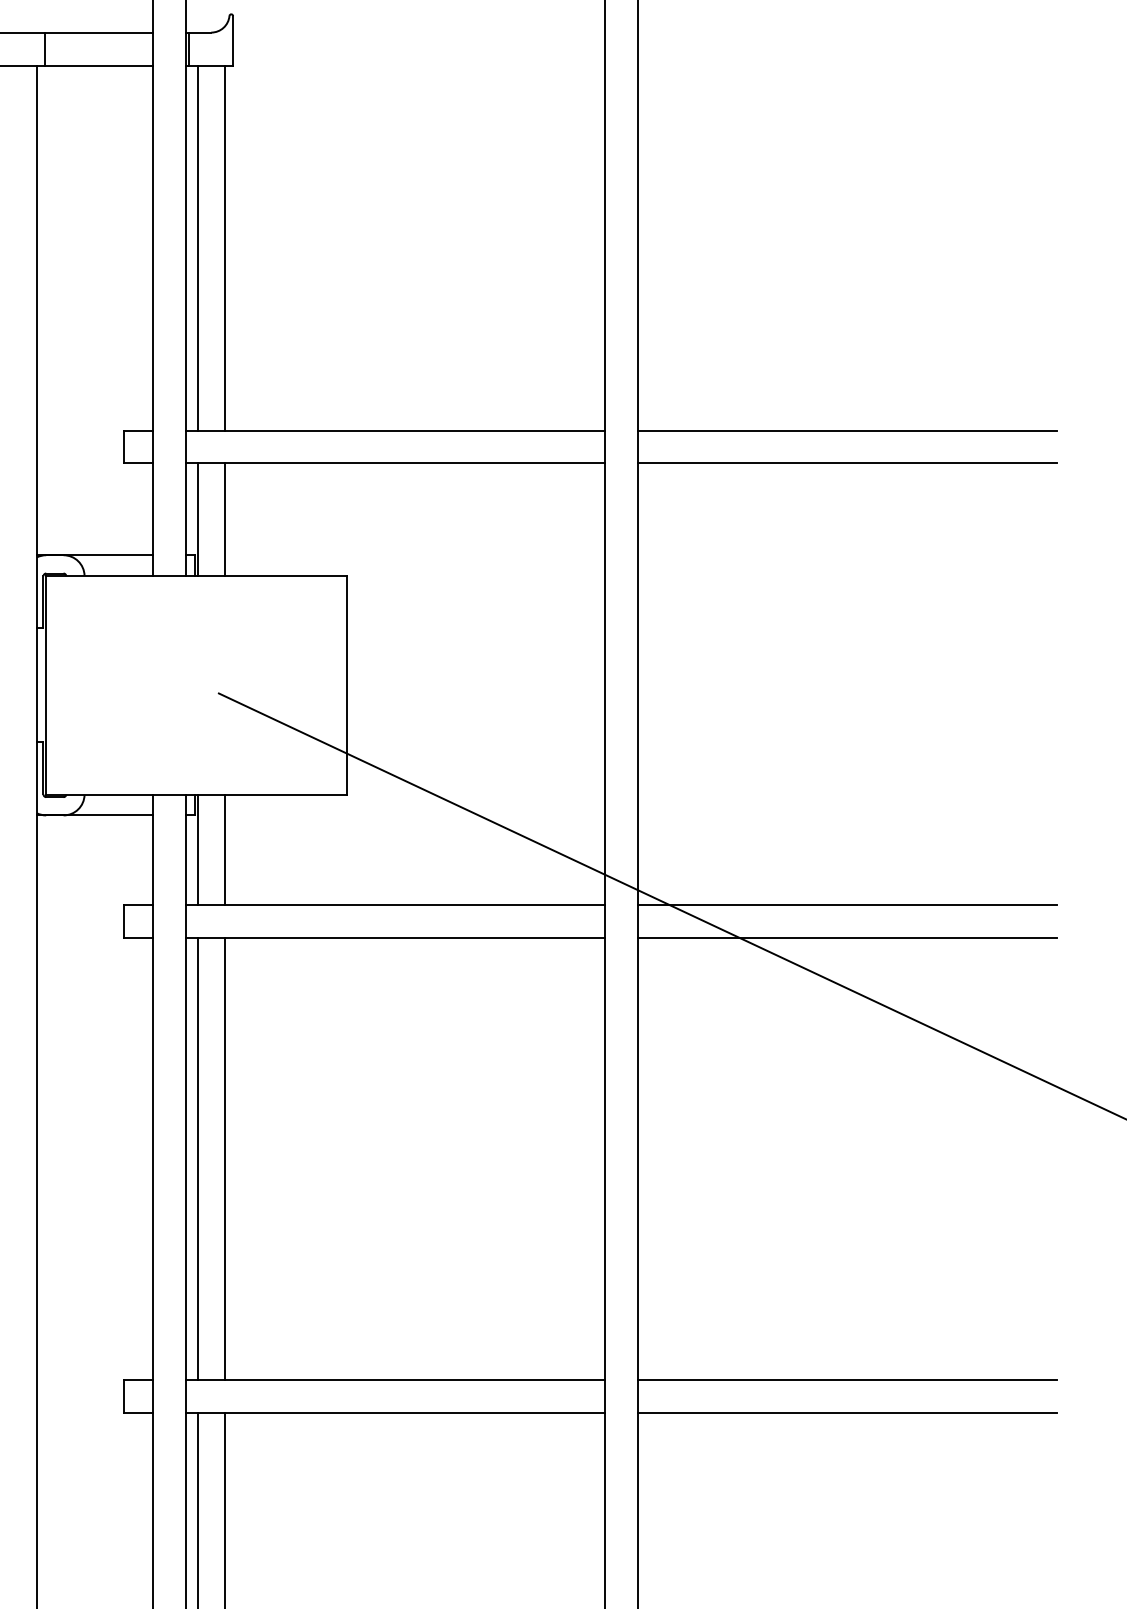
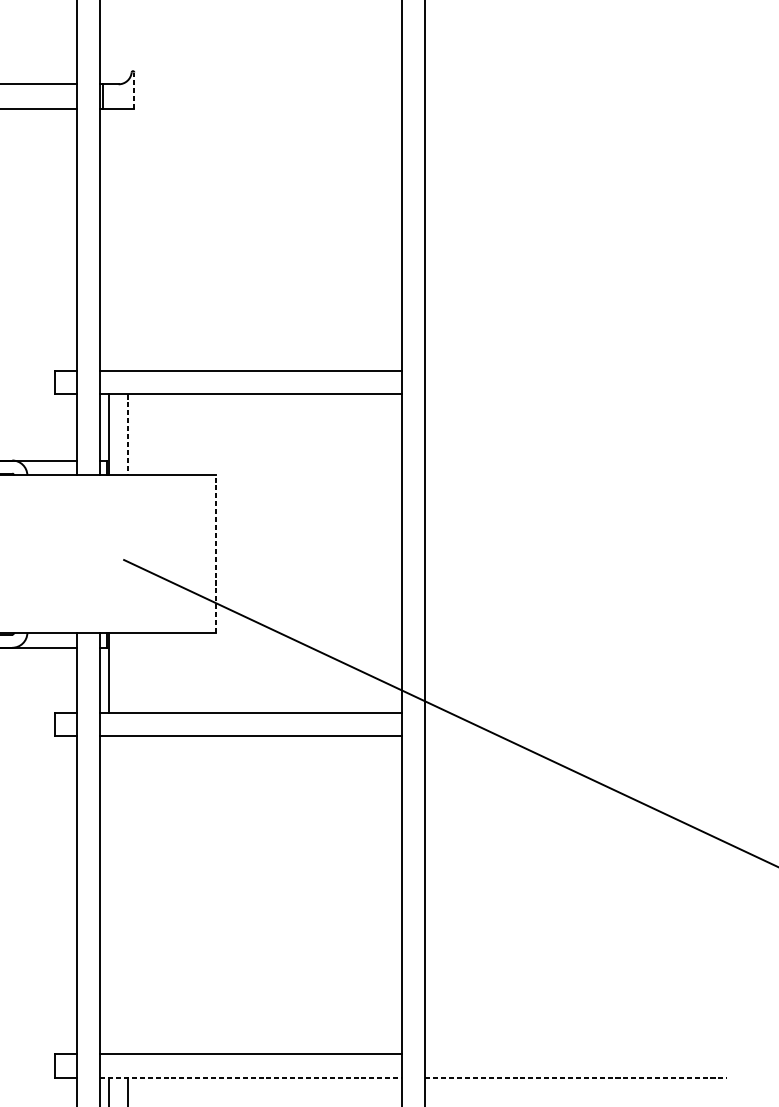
line: (233, 40) -> (134, 90), solid -> dashed
line: (197, 248) -> (108, 239), removed
line: (224, 248) -> (128, 239), removed
line: (846, 430) -> (575, 370), removed
line: (846, 463) -> (575, 394), removed
line: (224, 520) -> (128, 435), solid -> dashed
line: (346, 685) -> (215, 554), solid -> dashed
line: (224, 849) -> (128, 672), removed
line: (846, 905) -> (575, 712), removed
line: (846, 938) -> (575, 736), removed
line: (197, 1159) -> (108, 895), removed
line: (224, 1159) -> (128, 895), removed
line: (846, 1380) -> (575, 1054), removed
line: (395, 1412) -> (251, 1077), solid -> dashed
line: (847, 1412) -> (576, 1077), solid -> dashed

